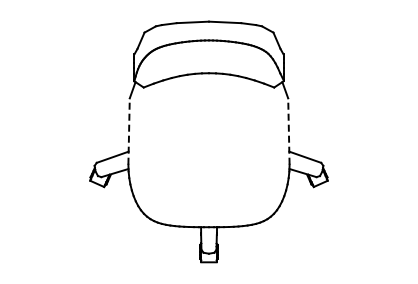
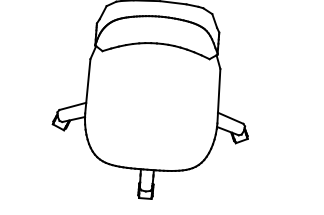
line: (129, 131) -> (88, 86), dashed -> solid
line: (288, 131) -> (218, 96), dashed -> solid

